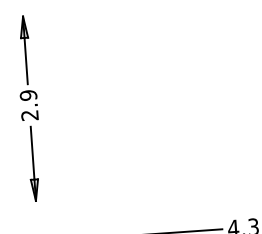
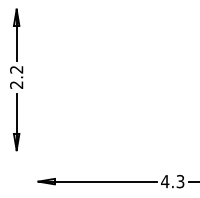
text: (28, 95) -> (16, 69), 2.9 -> 2.2

